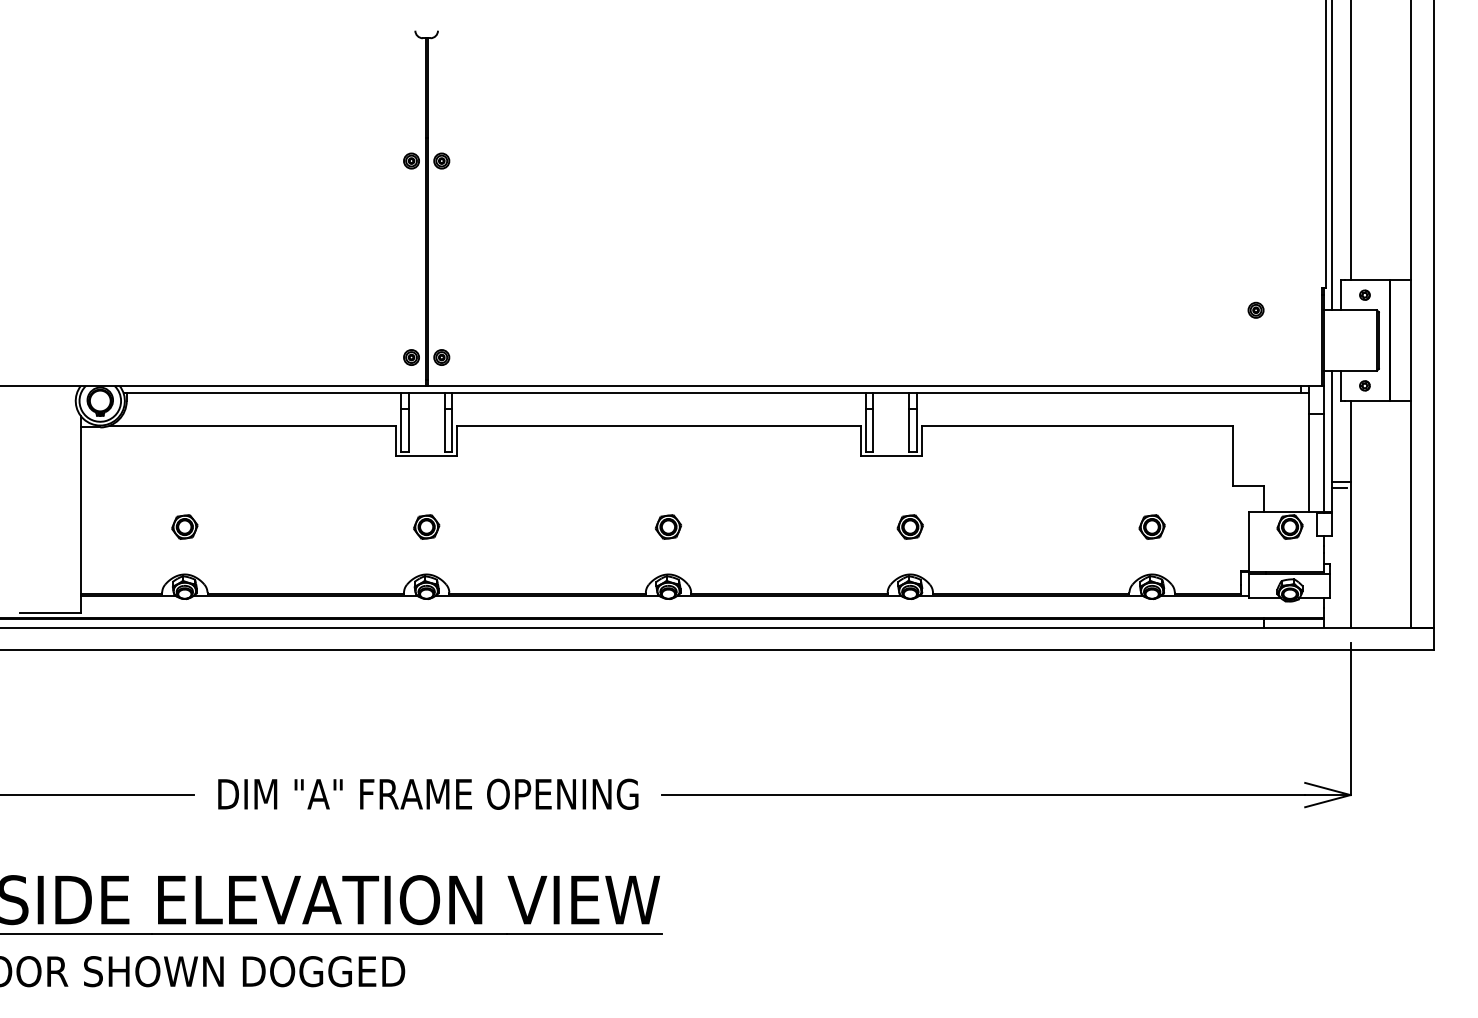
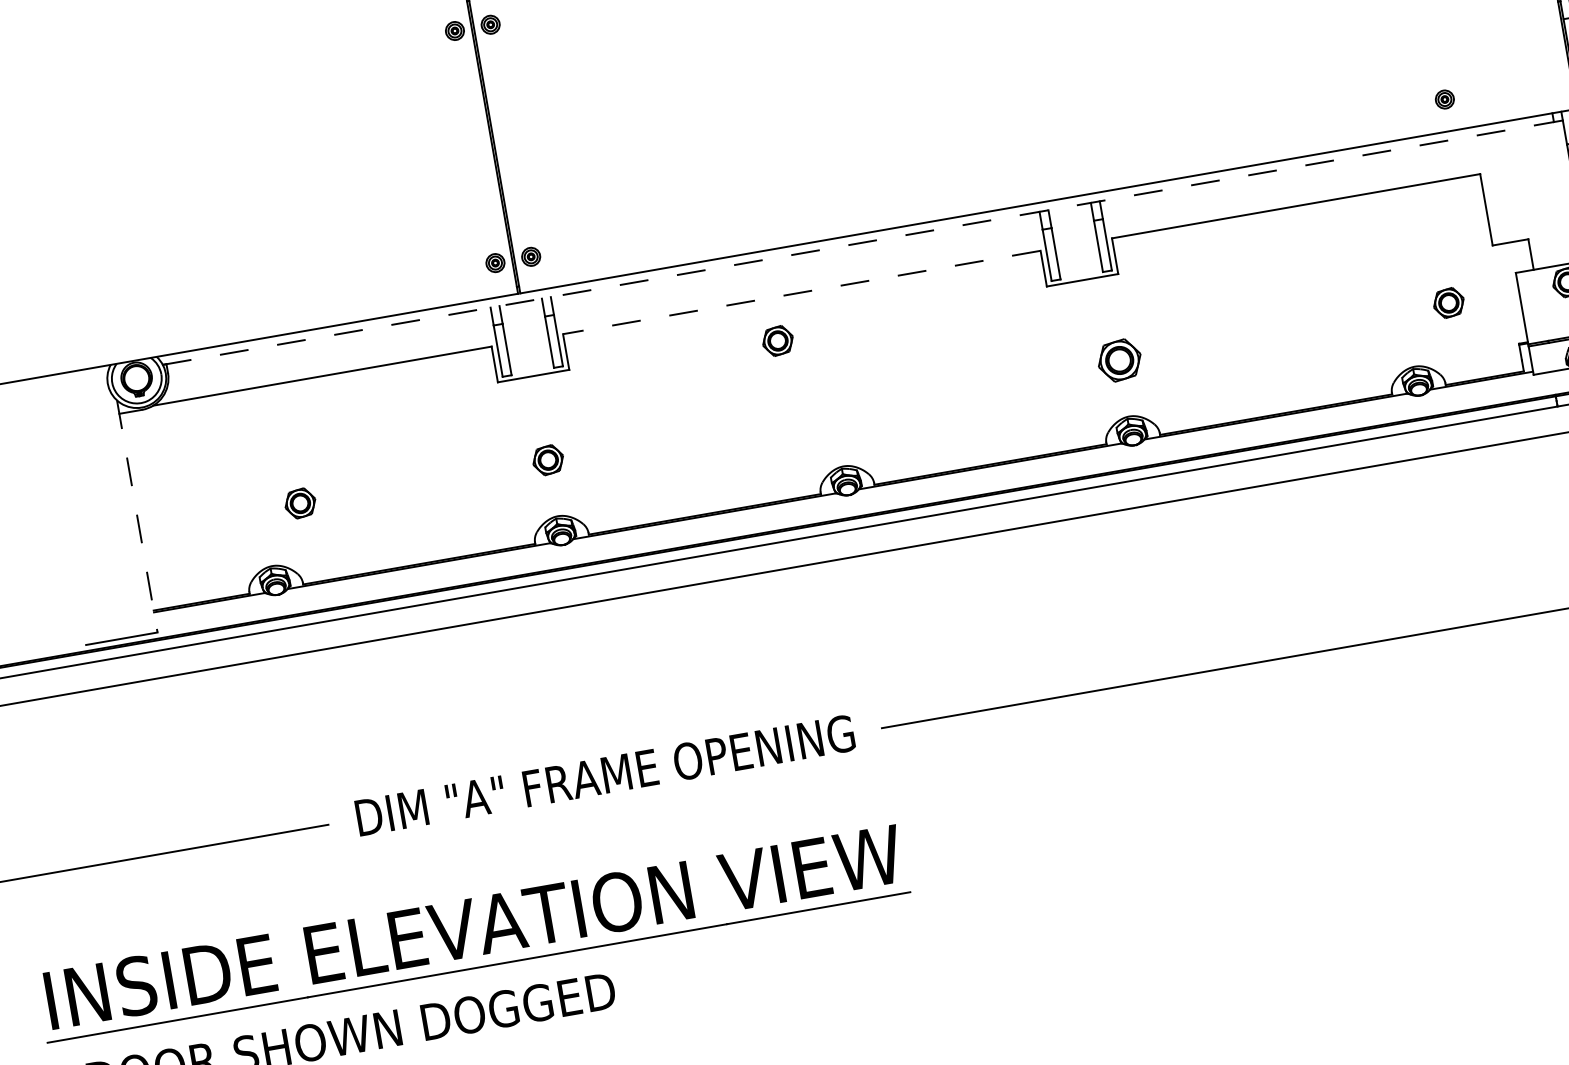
part: (1255, 309) -> (1444, 98), moved
line: (712, 393) -> (858, 243), solid -> dashed
line: (658, 425) -> (801, 292), solid -> dashed
line: (80, 514) -> (136, 516), solid -> dashed
part: (184, 526) -> (299, 502), moved
part: (667, 526) -> (776, 340), moved
part: (909, 526) -> (1118, 360), size x1.4
part: (1151, 526) -> (1447, 302), moved

